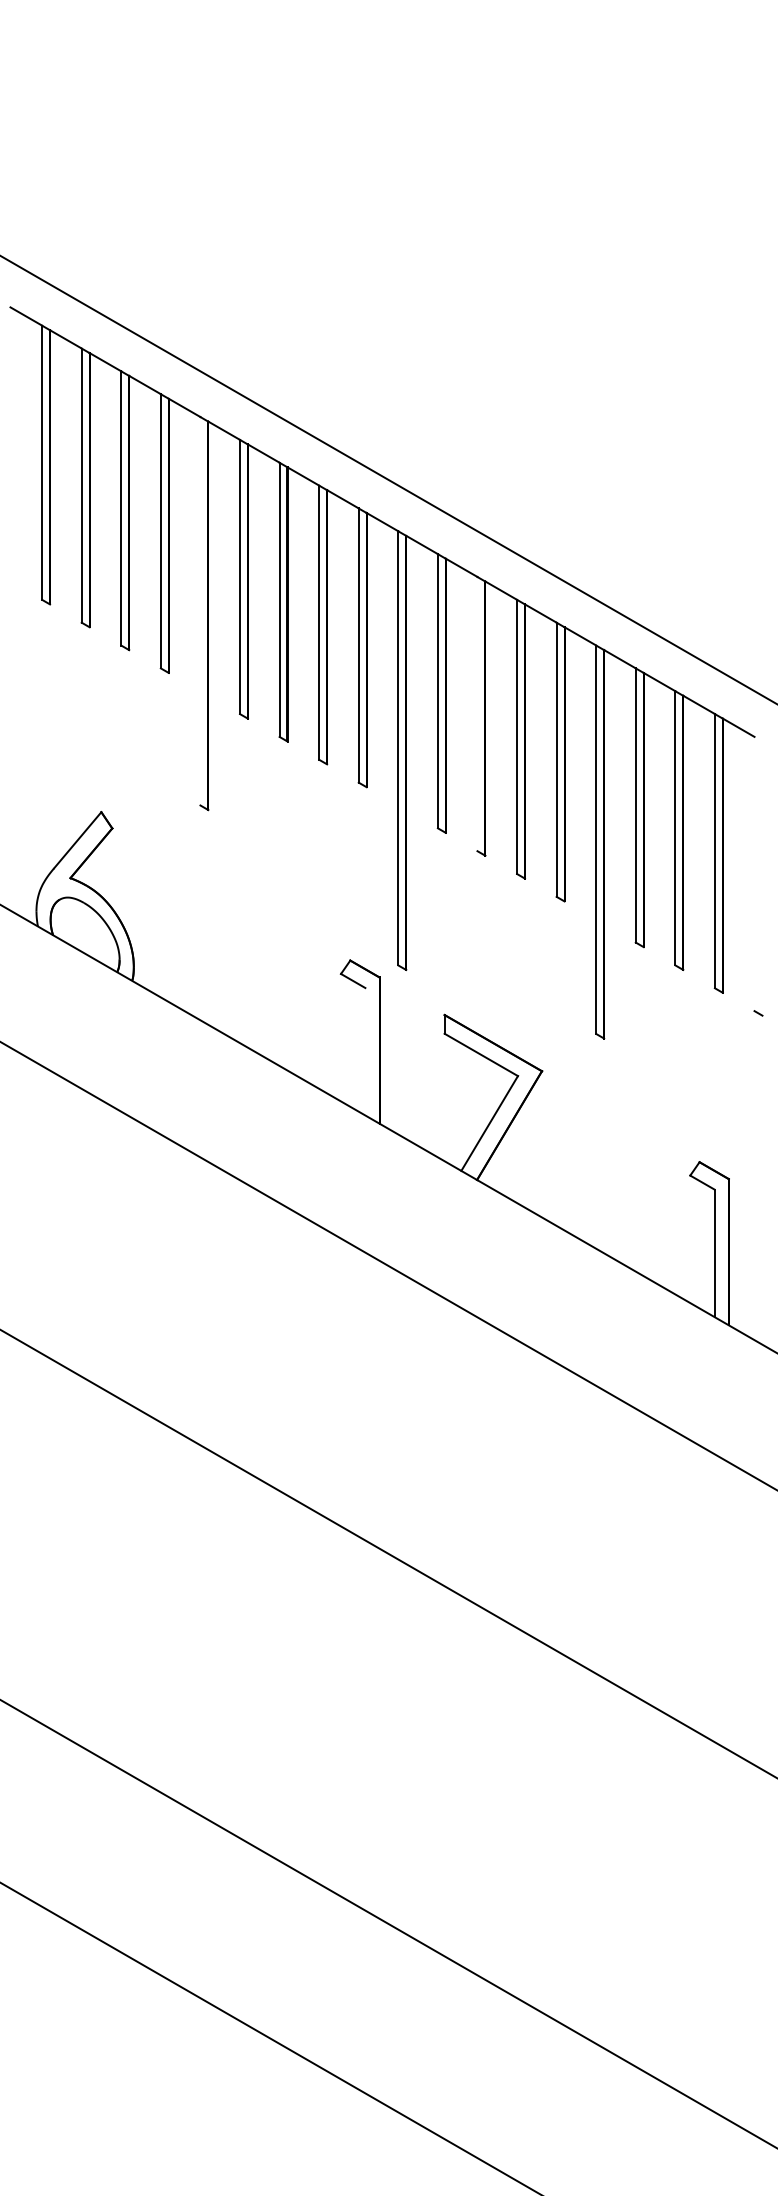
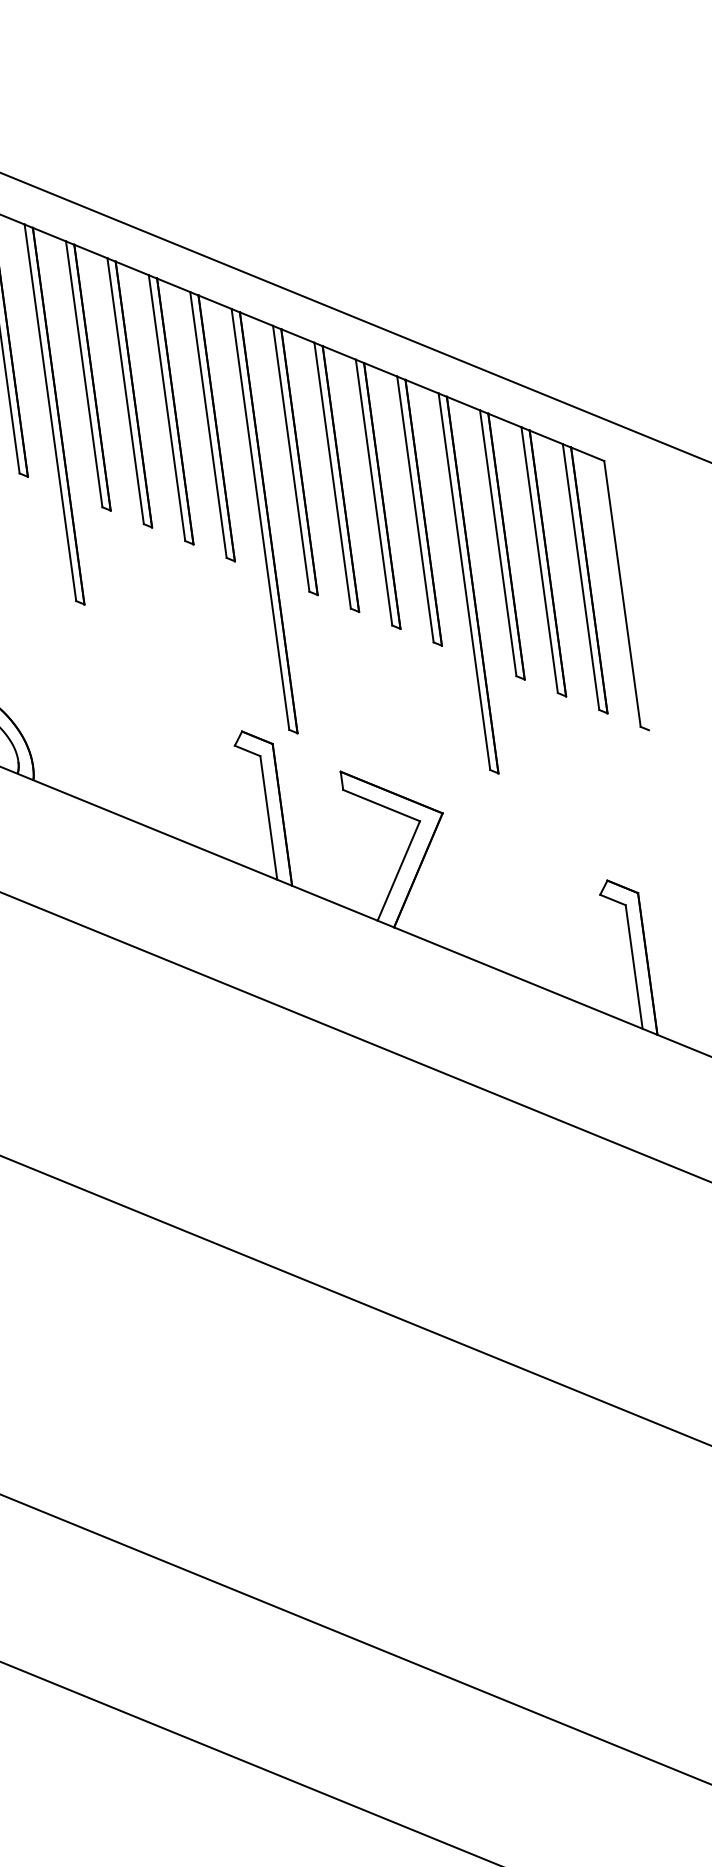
line: (200, 611) -> (50, 413), added
line: (477, 713) -> (332, 475), added
line: (754, 873) -> (622, 593), added
line: (365, 1051) -> (268, 817), added

